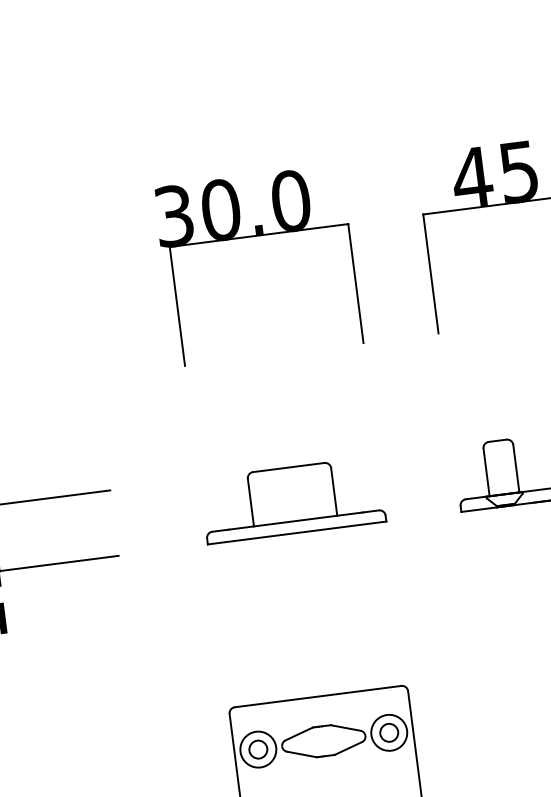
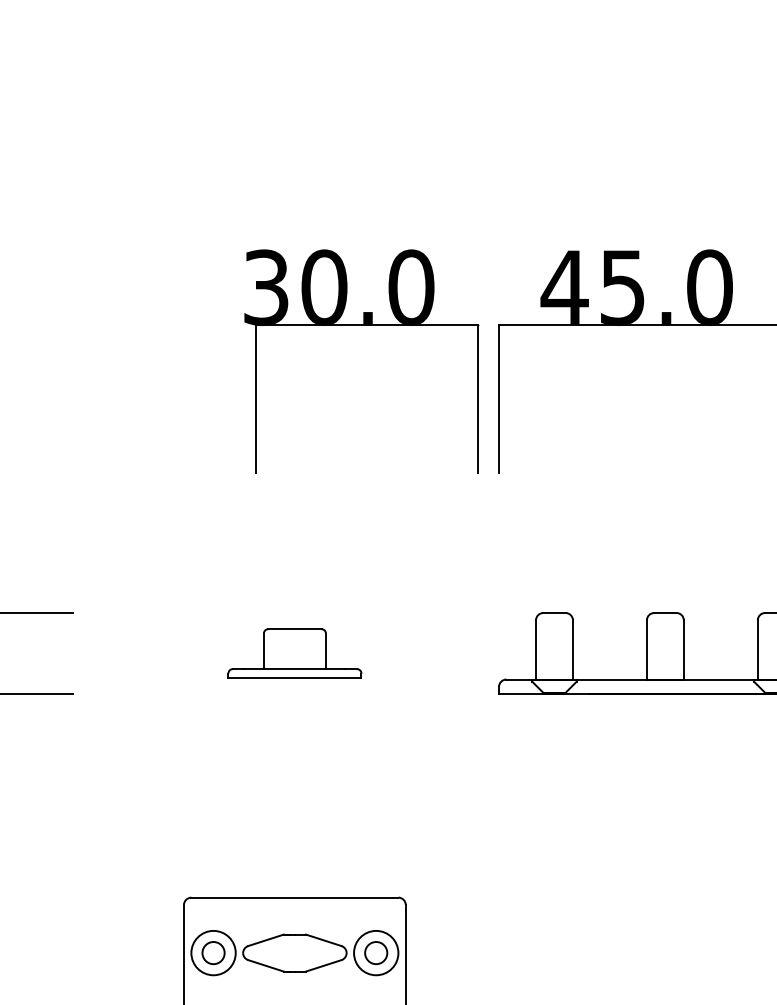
part: (254, 236) -> (361, 325), moved
part: (292, 500) -> (294, 653), size x0.6

